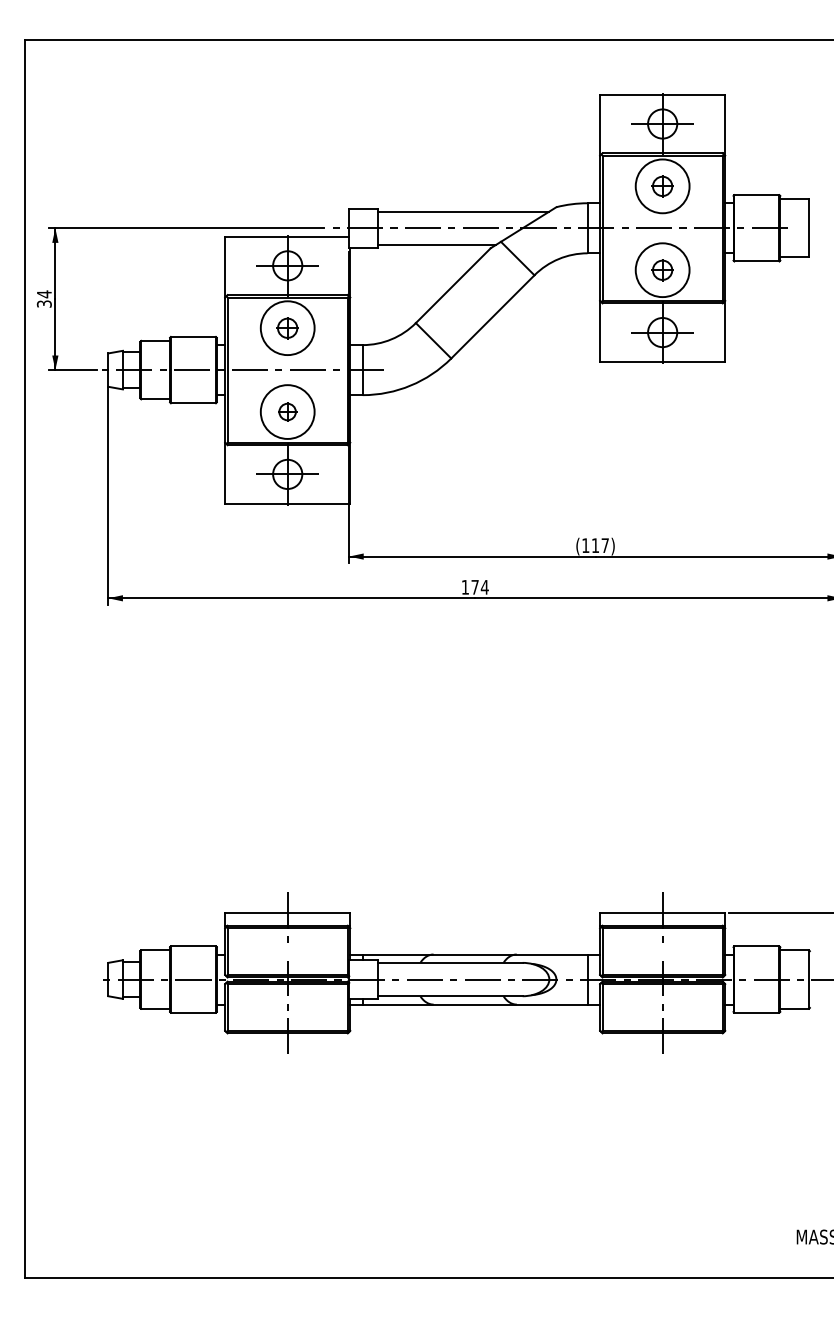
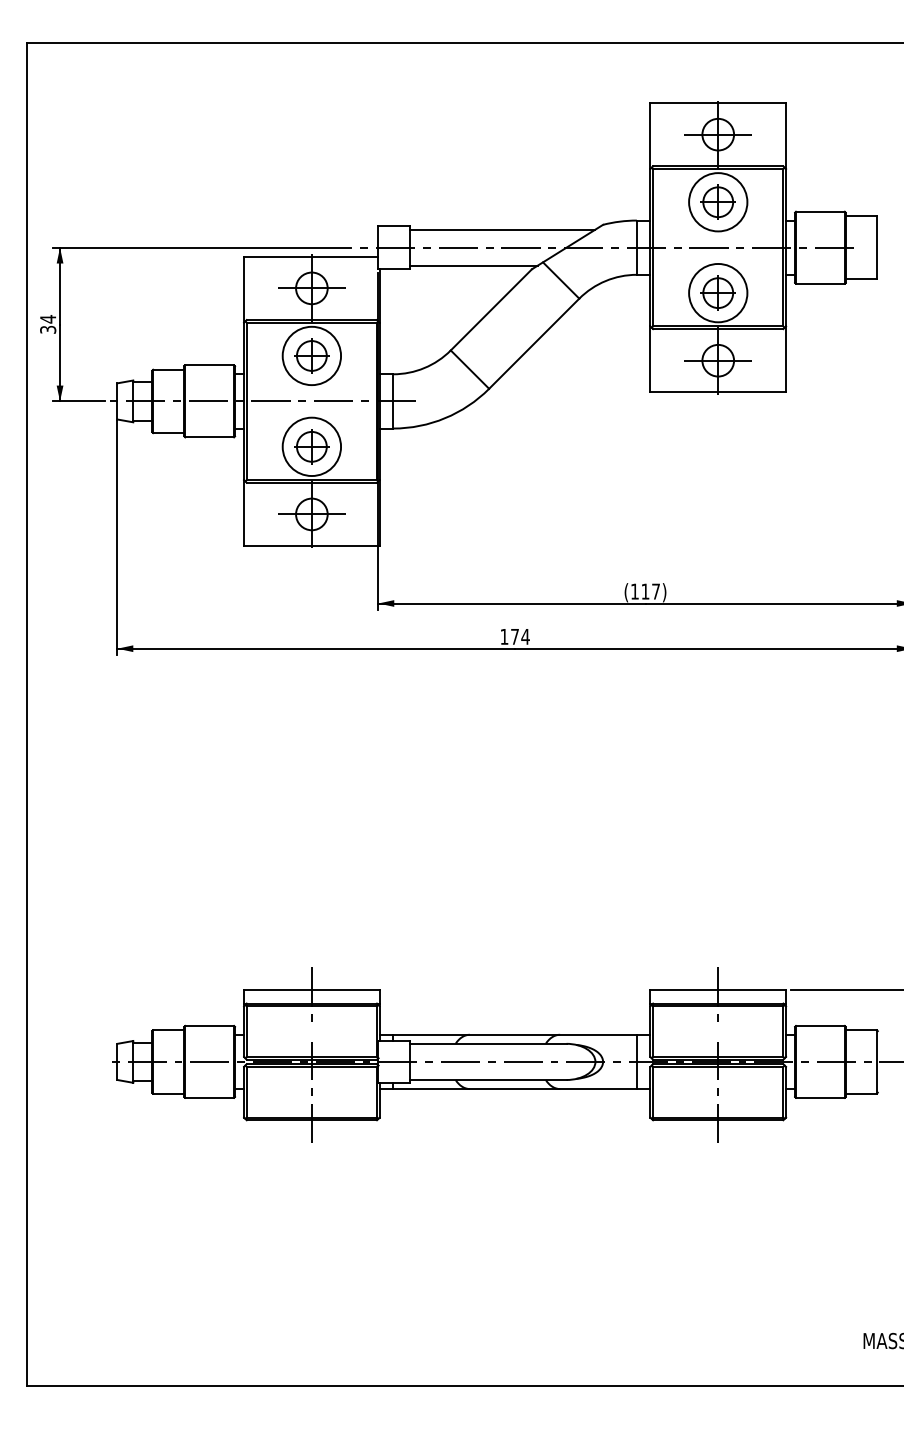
part: (662, 186) -> (718, 202), size x1.43
part: (662, 270) -> (718, 293), size x1.43
part: (287, 328) -> (311, 356), size x1.43
part: (287, 411) -> (311, 446), size x1.67

